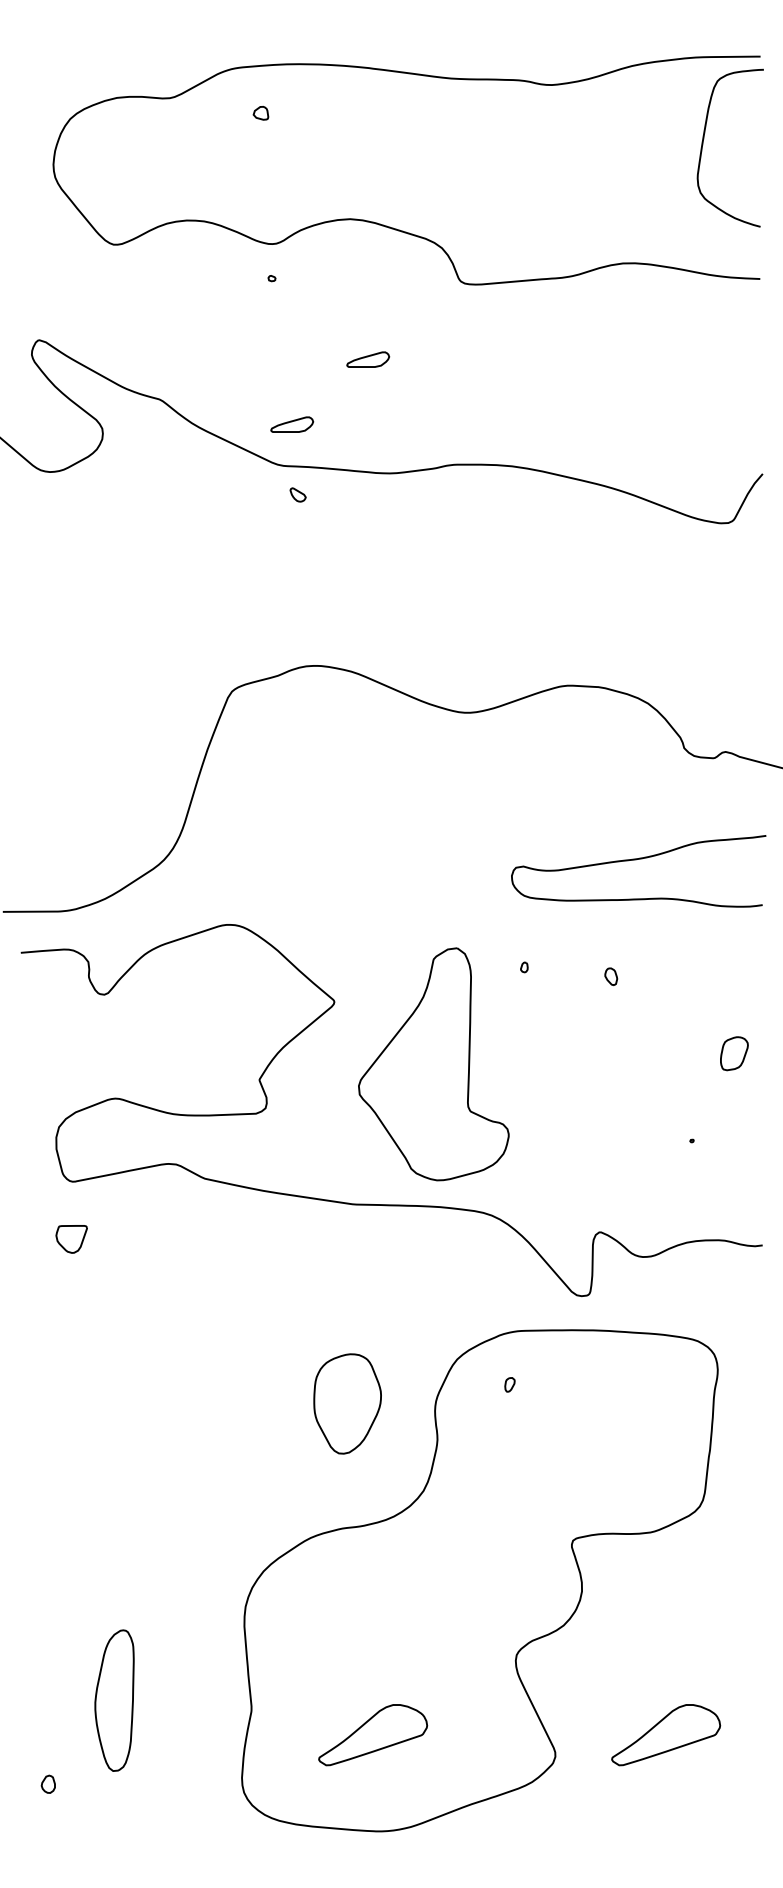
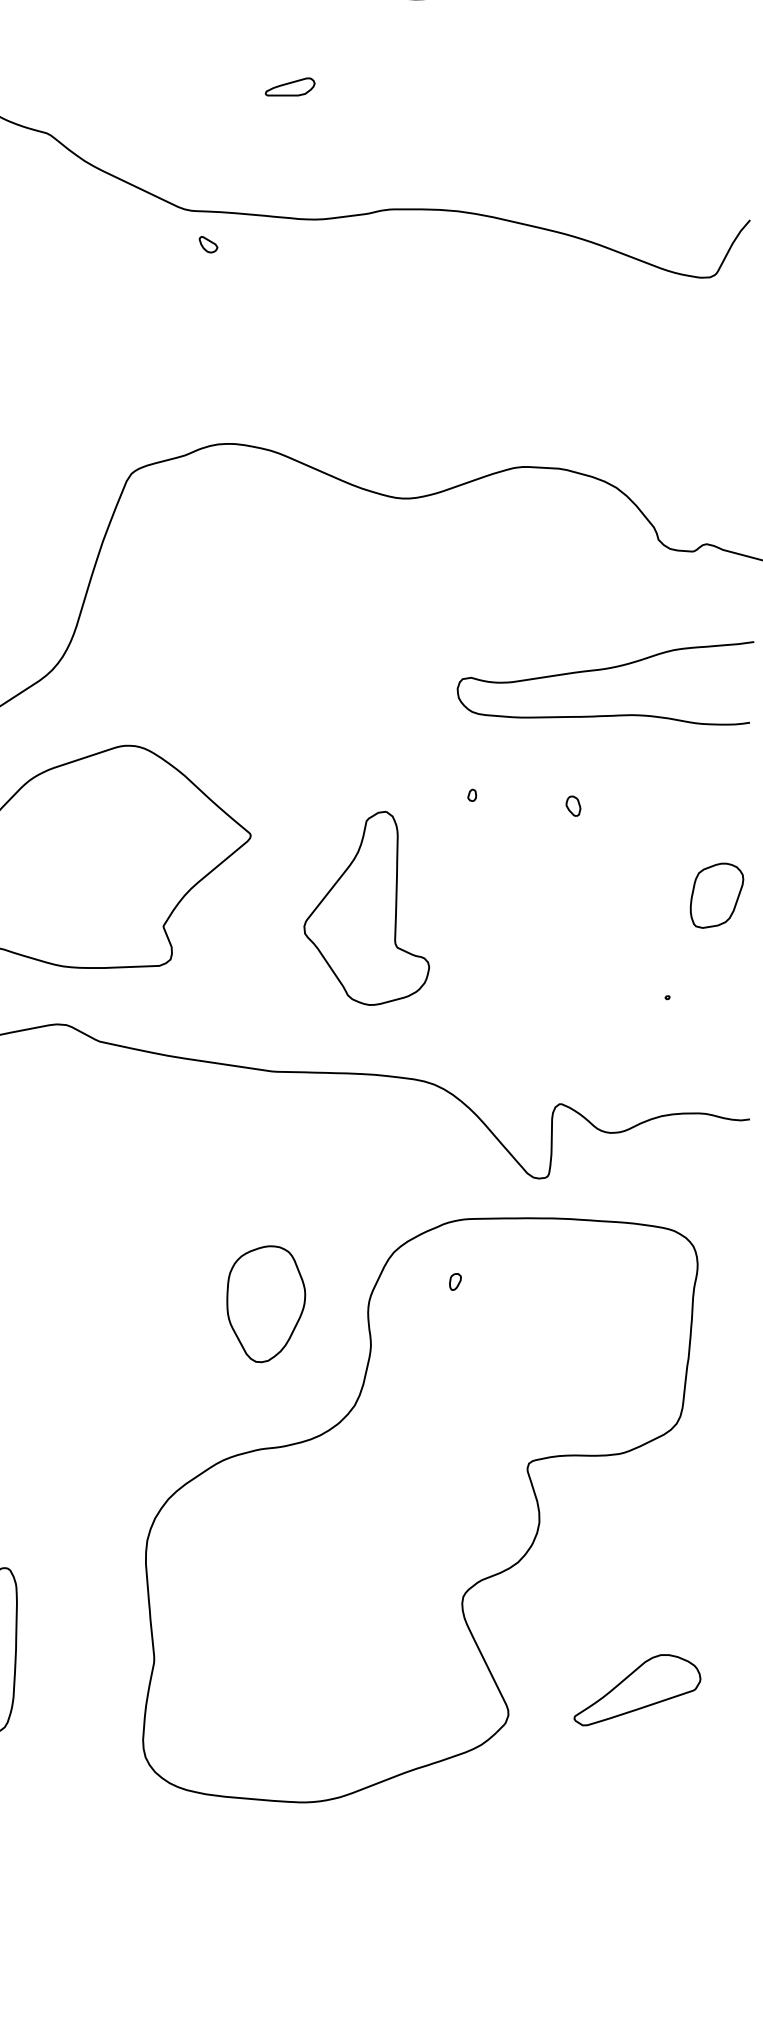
part: (292, 424) -> (201, 162), removed
part: (734, 1053) -> (717, 895), size x1.67
part: (433, 1064) -> (366, 908), size x0.71
part: (373, 1735) -> (296, 1690), removed

